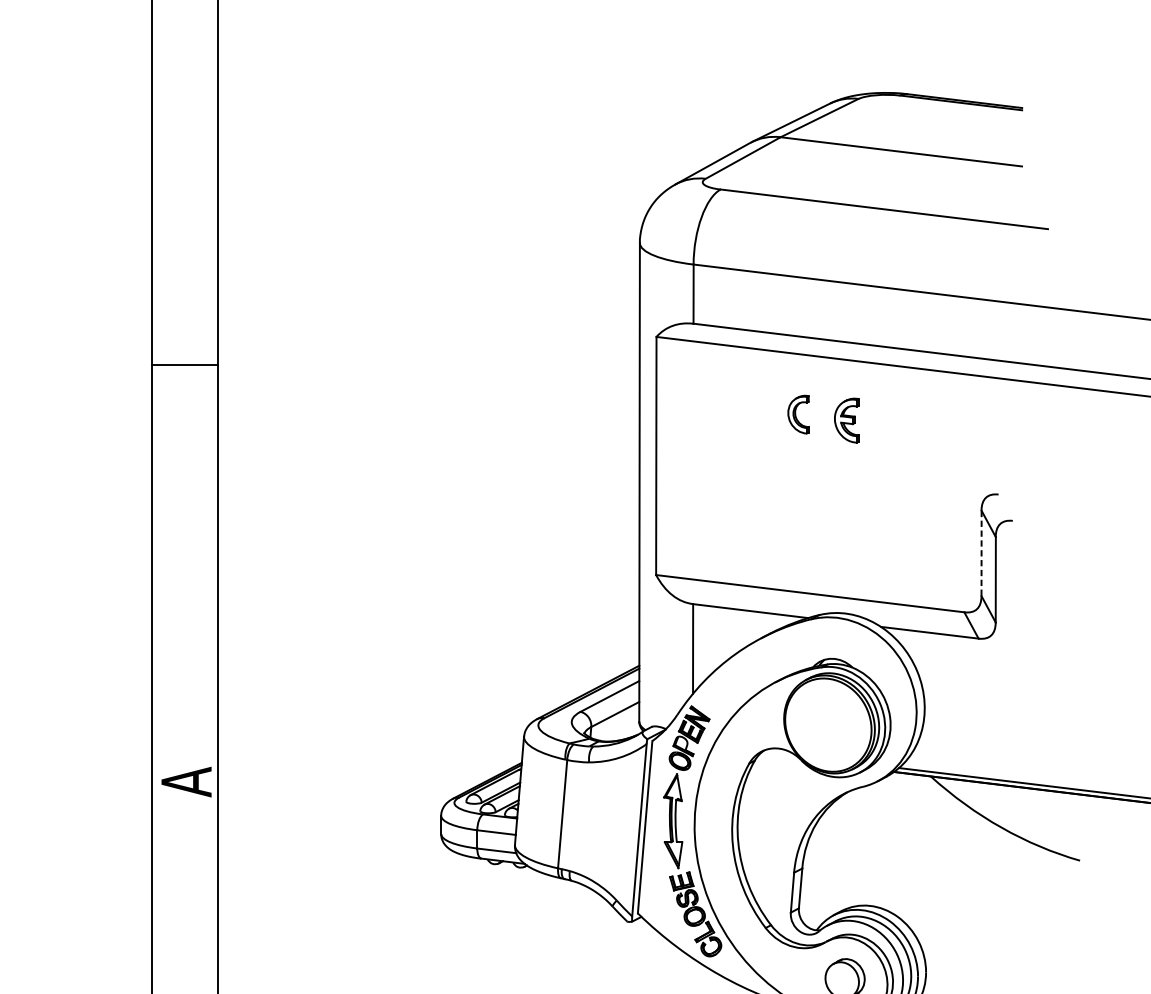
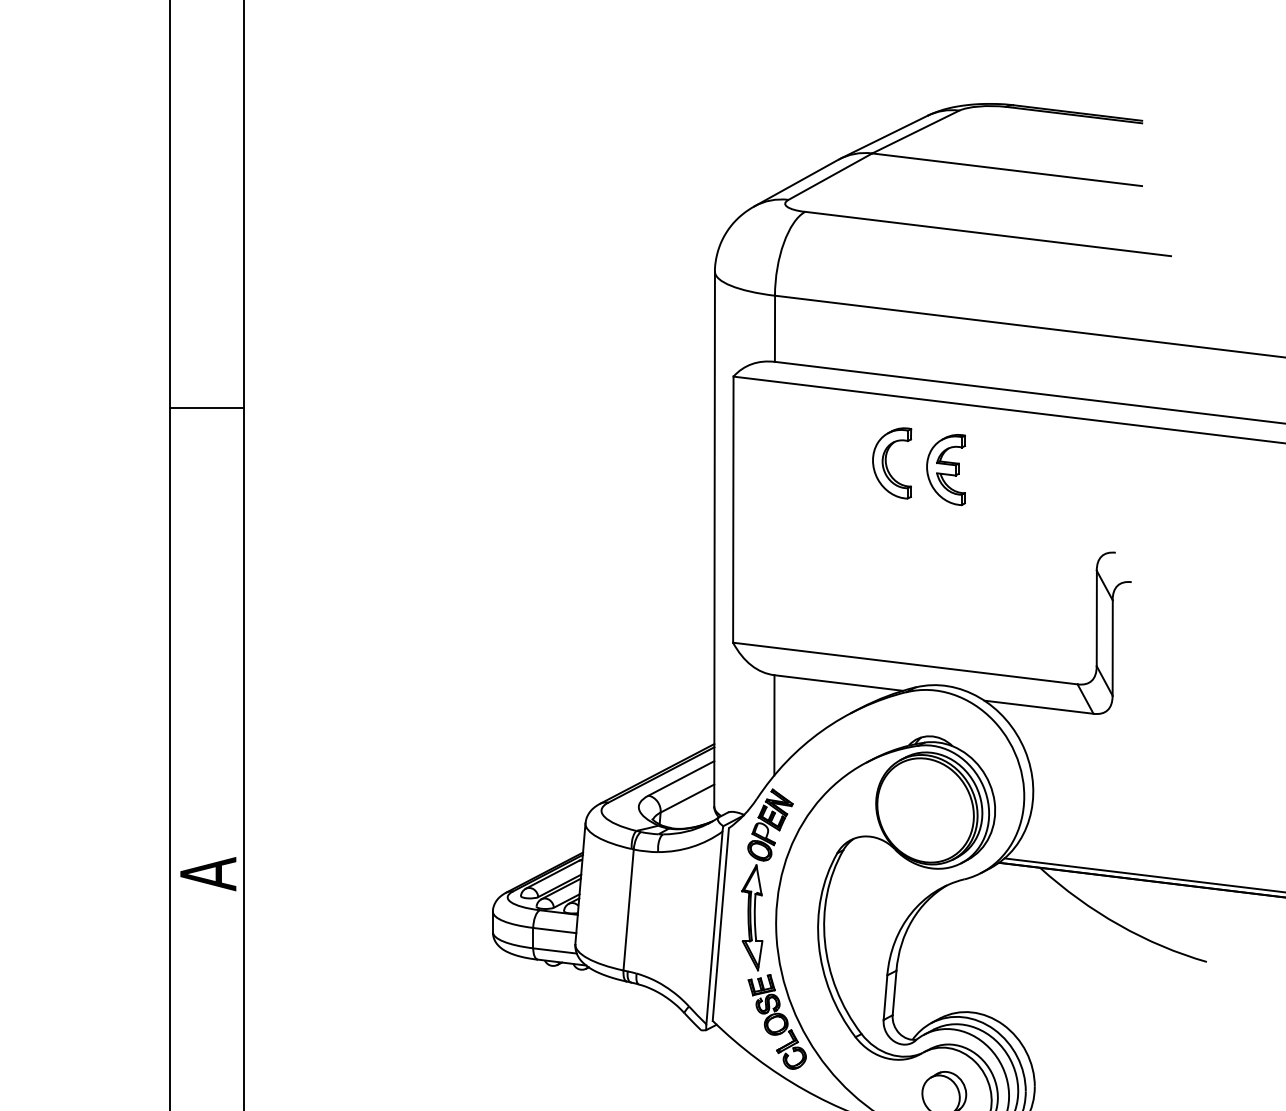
part: (798, 414) -> (892, 463), size x1.67
part: (847, 420) -> (946, 470), size x1.43
line: (981, 553) -> (1096, 618), dashed -> solid

